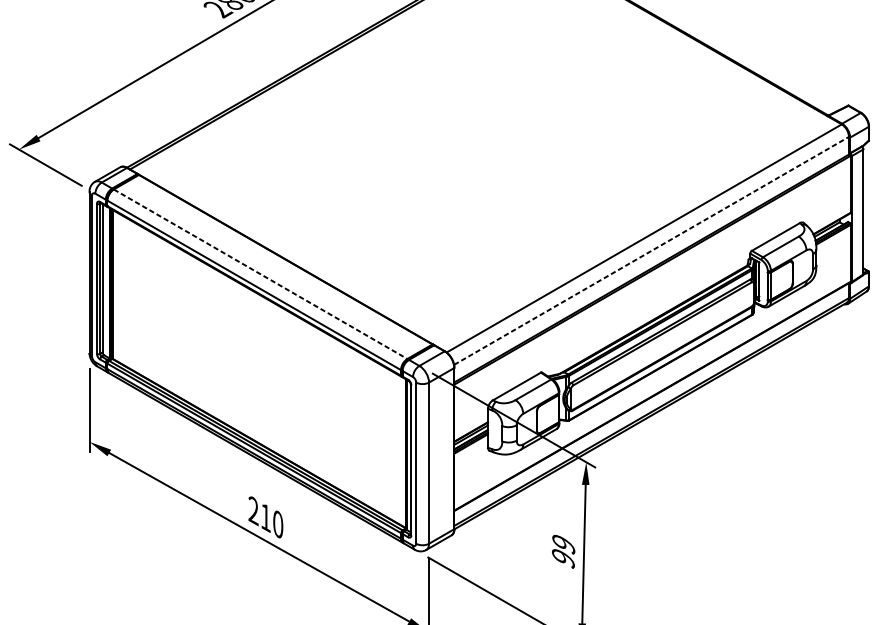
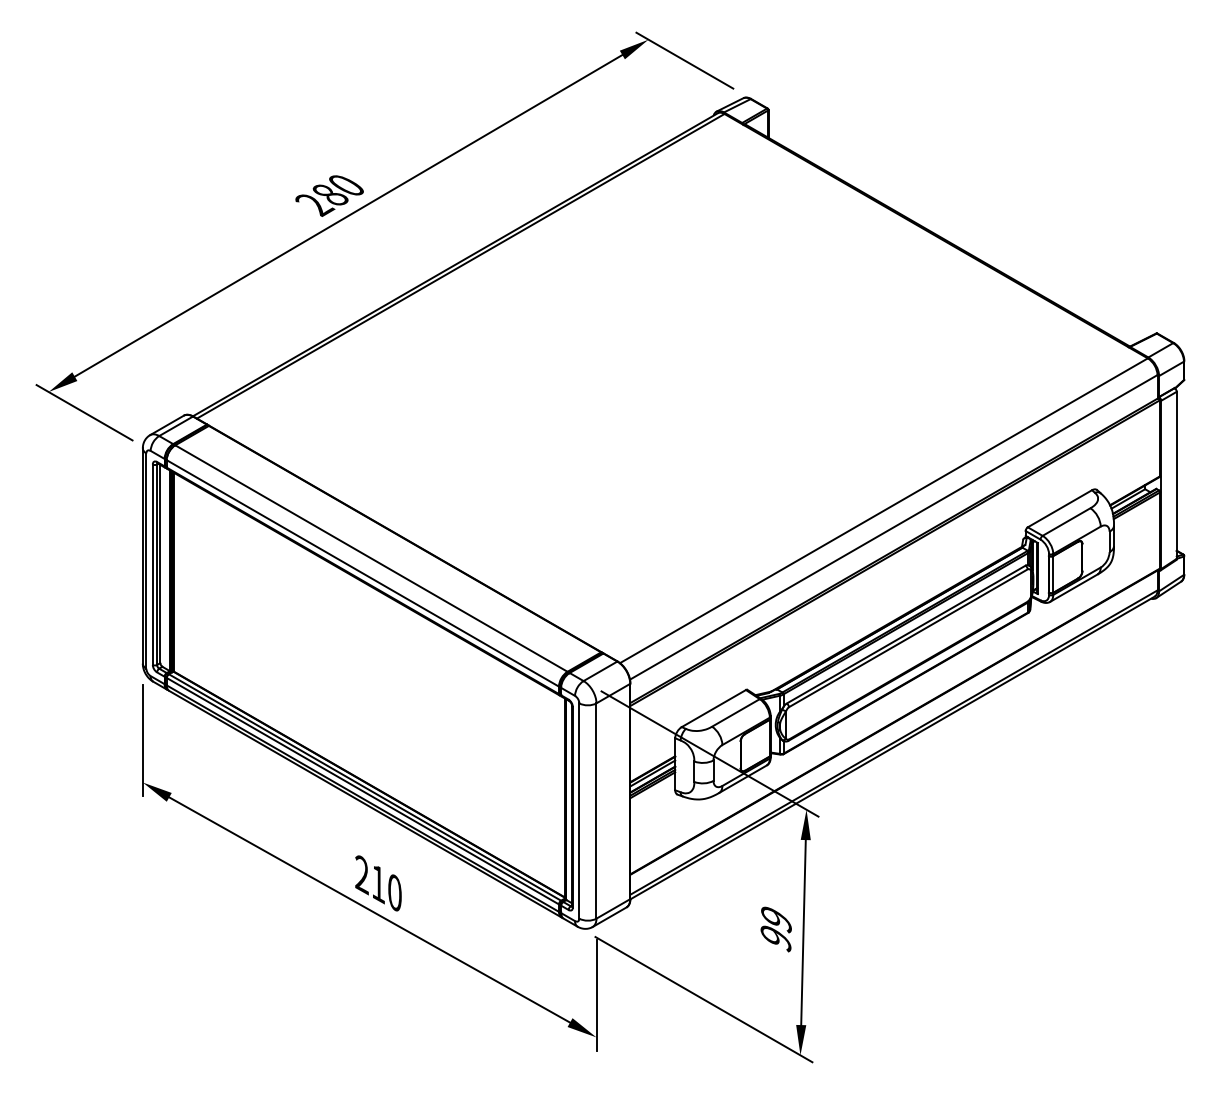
line: (651, 250) -> (893, 527), dashed -> solid
line: (260, 274) -> (371, 558), dashed -> solid

